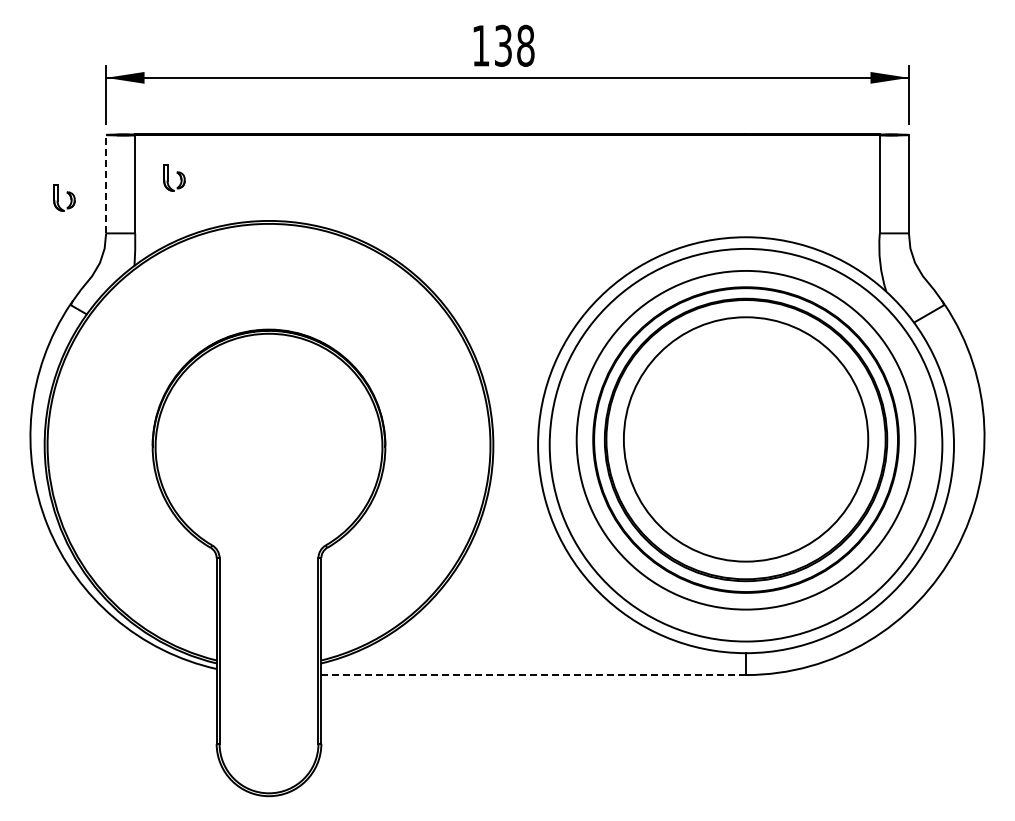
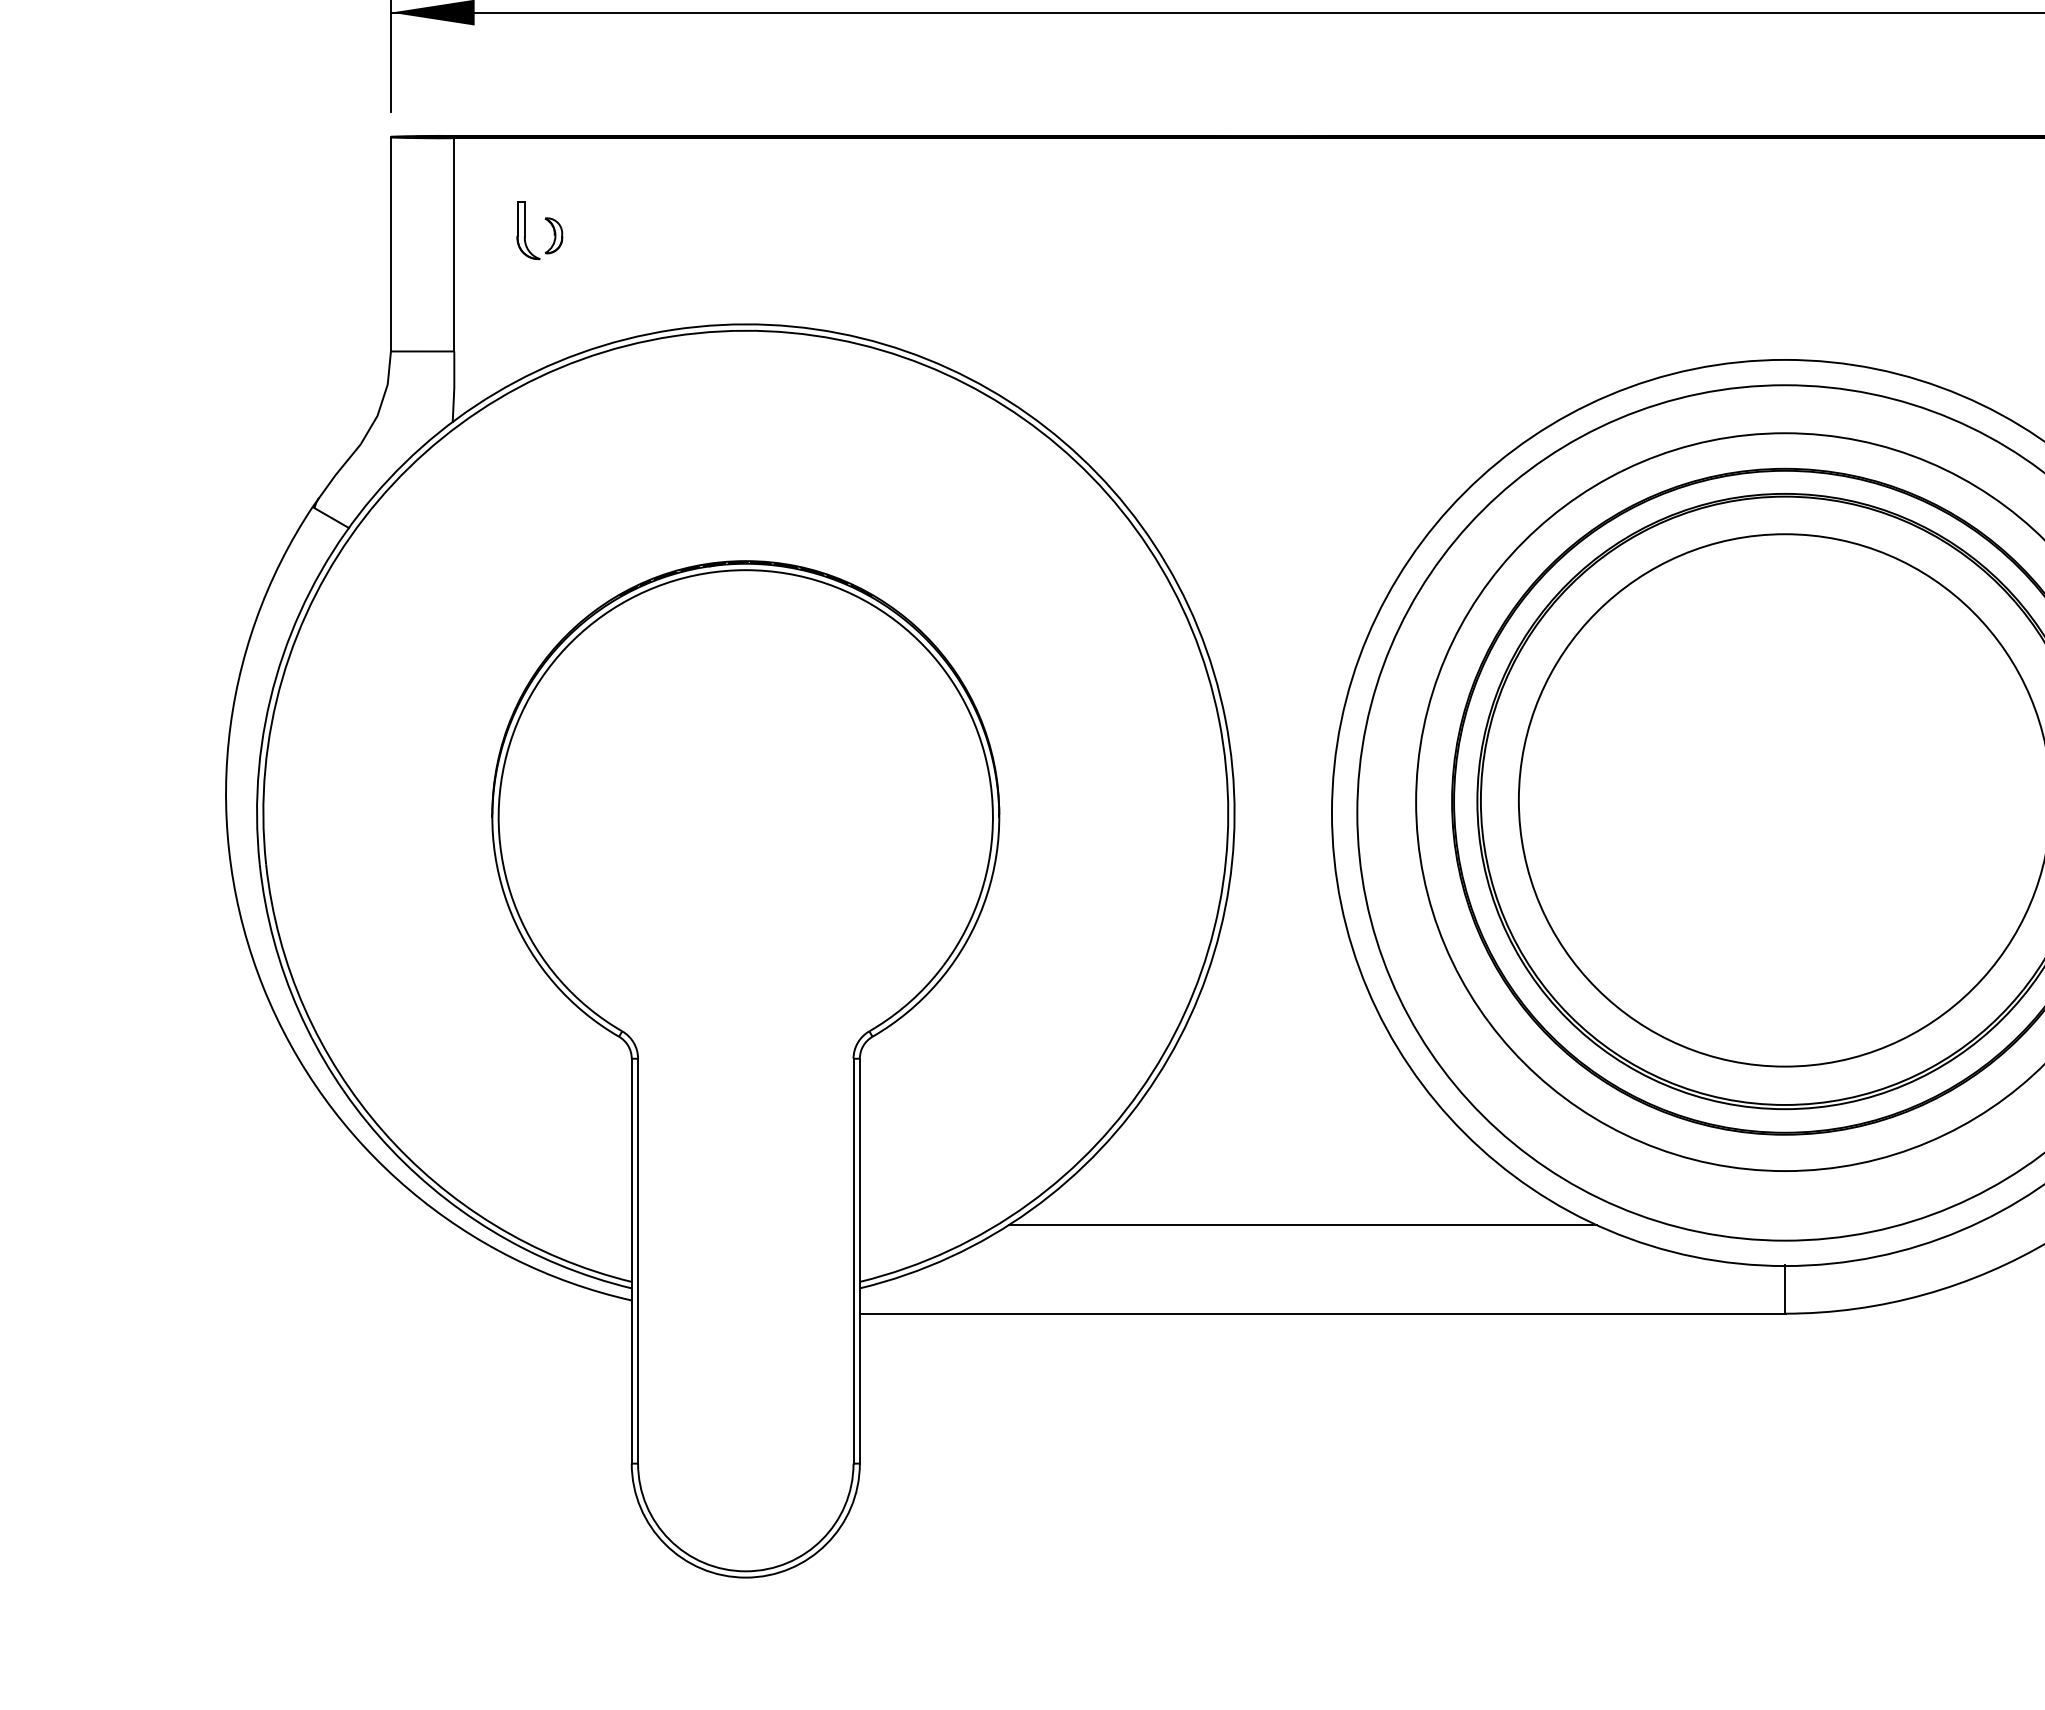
line: (106, 183) -> (391, 242), dashed -> solid
part: (64, 197) -> (300, 273), removed
line: (524, 634) -> (1302, 1225), added
line: (534, 675) -> (1324, 1314), dashed -> solid

